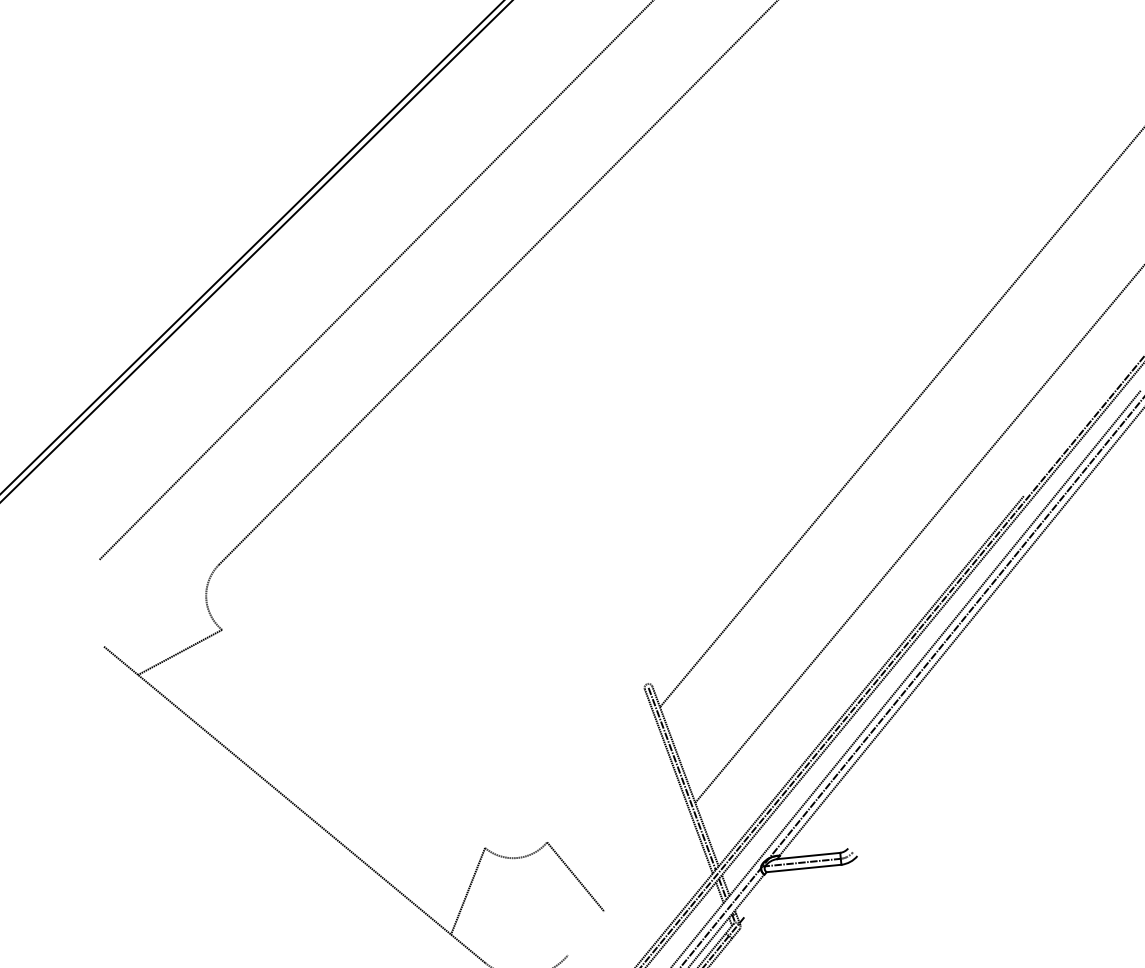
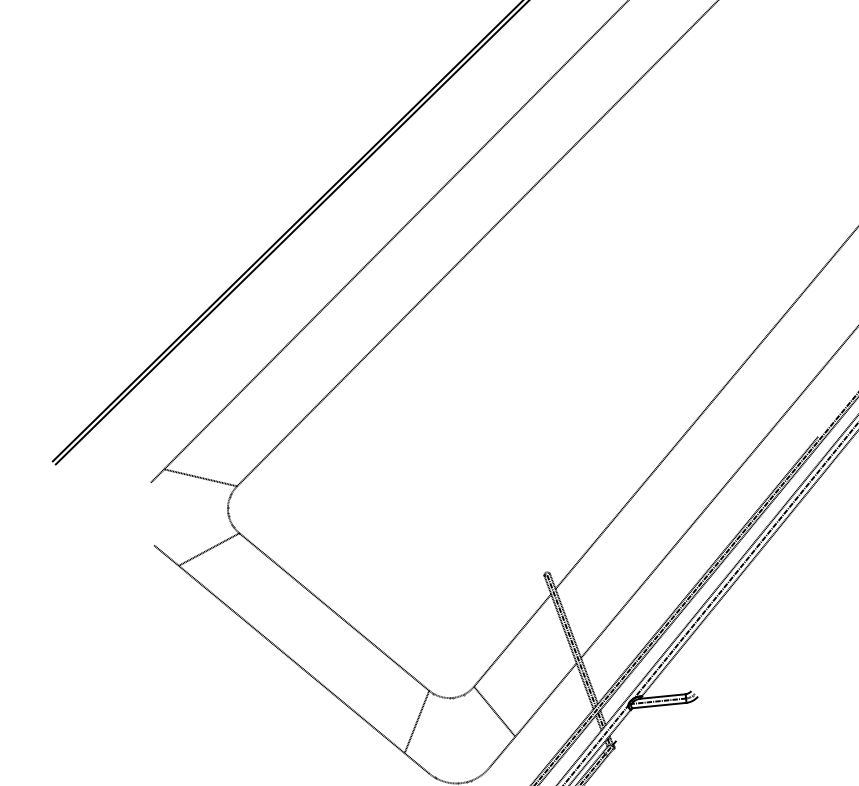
line: (168, 552) -> (200, 477), added
line: (353, 738) -> (334, 611), added
line: (600, 778) -> (512, 640), added
line: (628, 882) -> (532, 715), added

